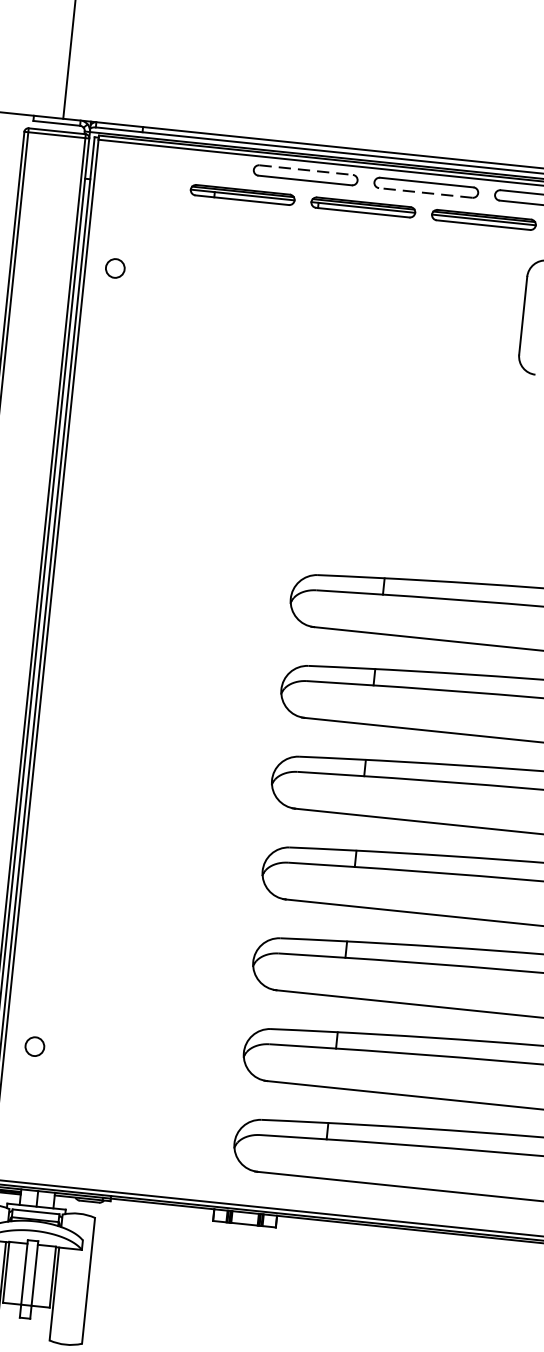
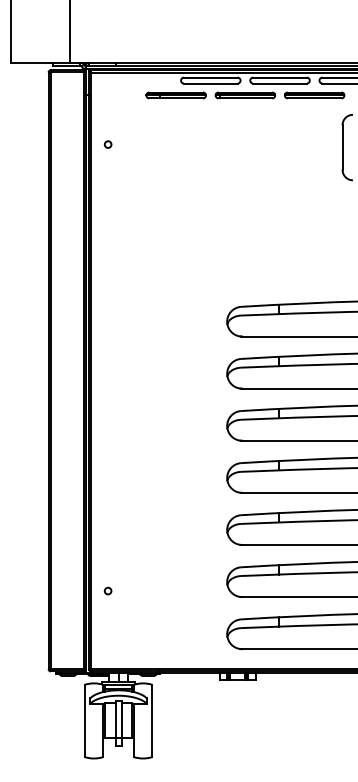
line: (305, 169) -> (210, 77), dashed -> solid
line: (426, 192) -> (280, 83), dashed -> solid
circle: (114, 268) -> (107, 144), size x0.62
circle: (33, 1045) -> (107, 590), size x0.62

